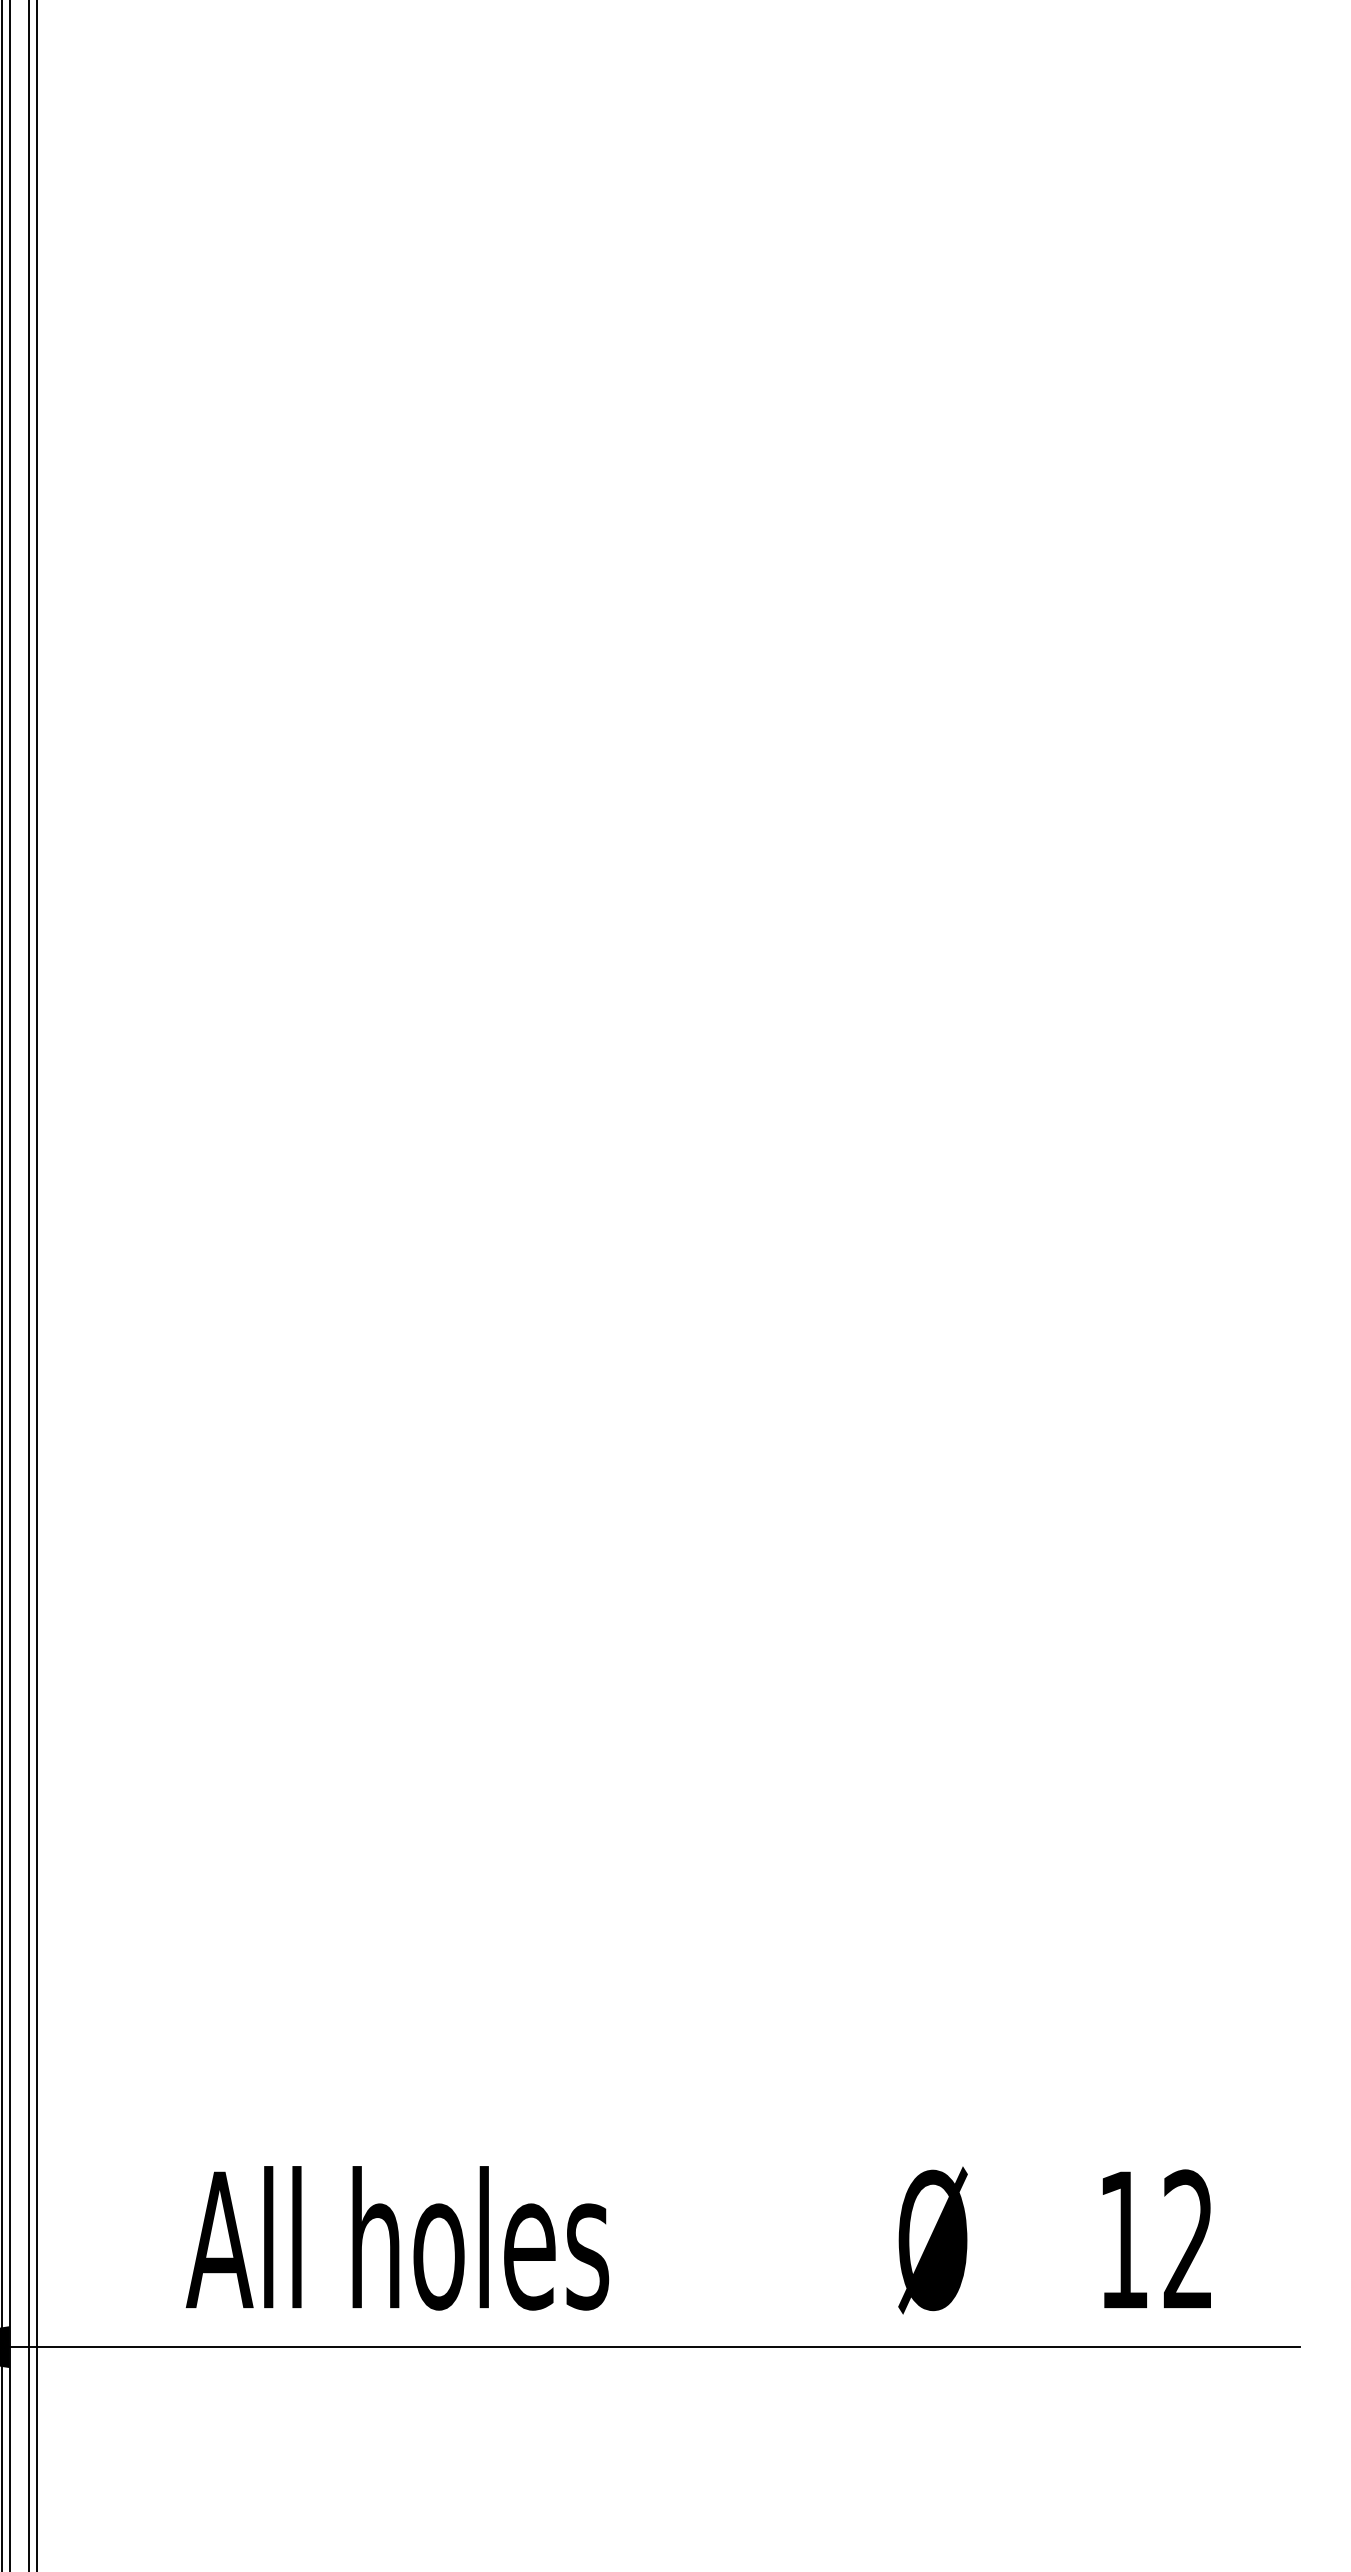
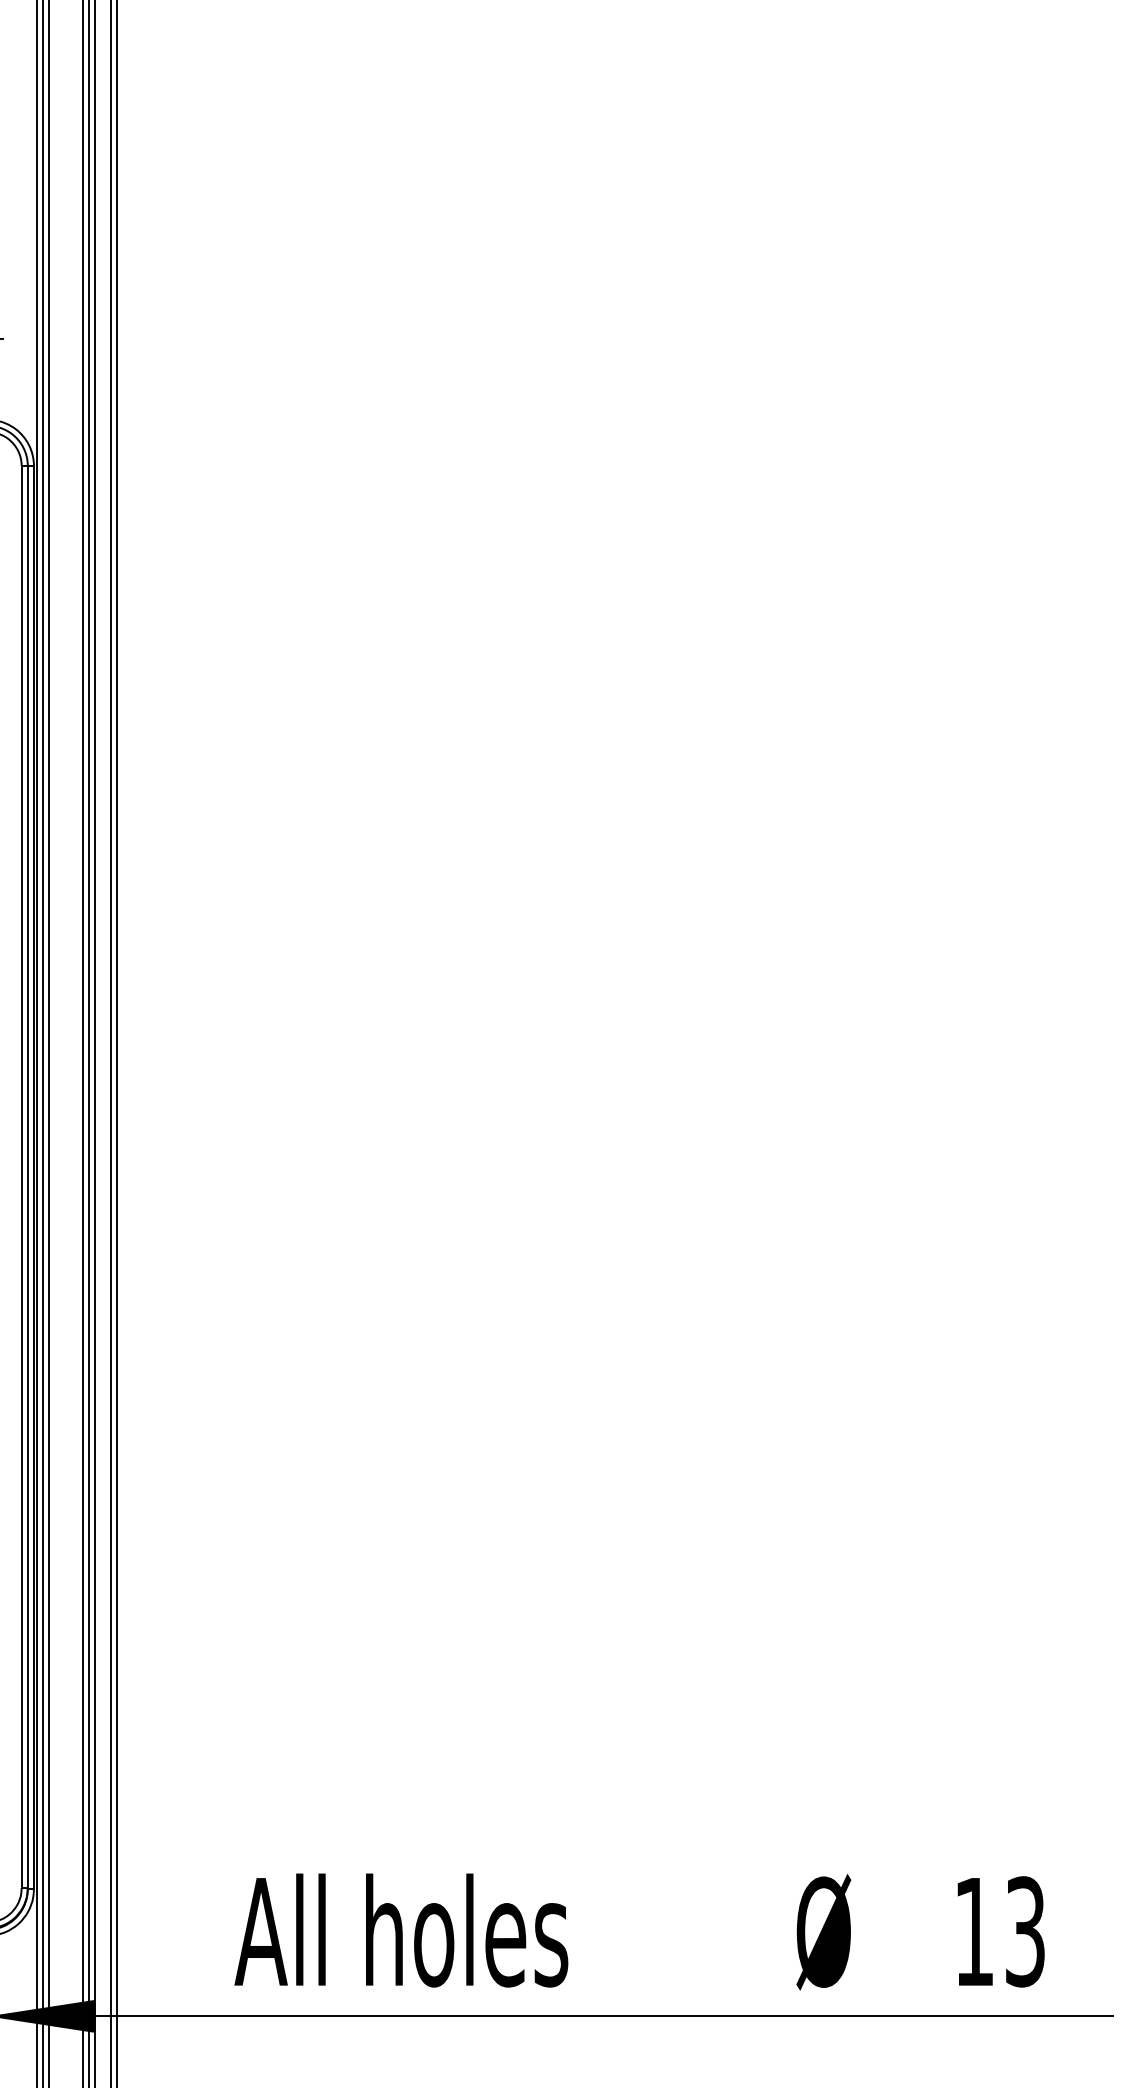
text: (1188, 2239) -> (1025, 1931), 12 -> 13

